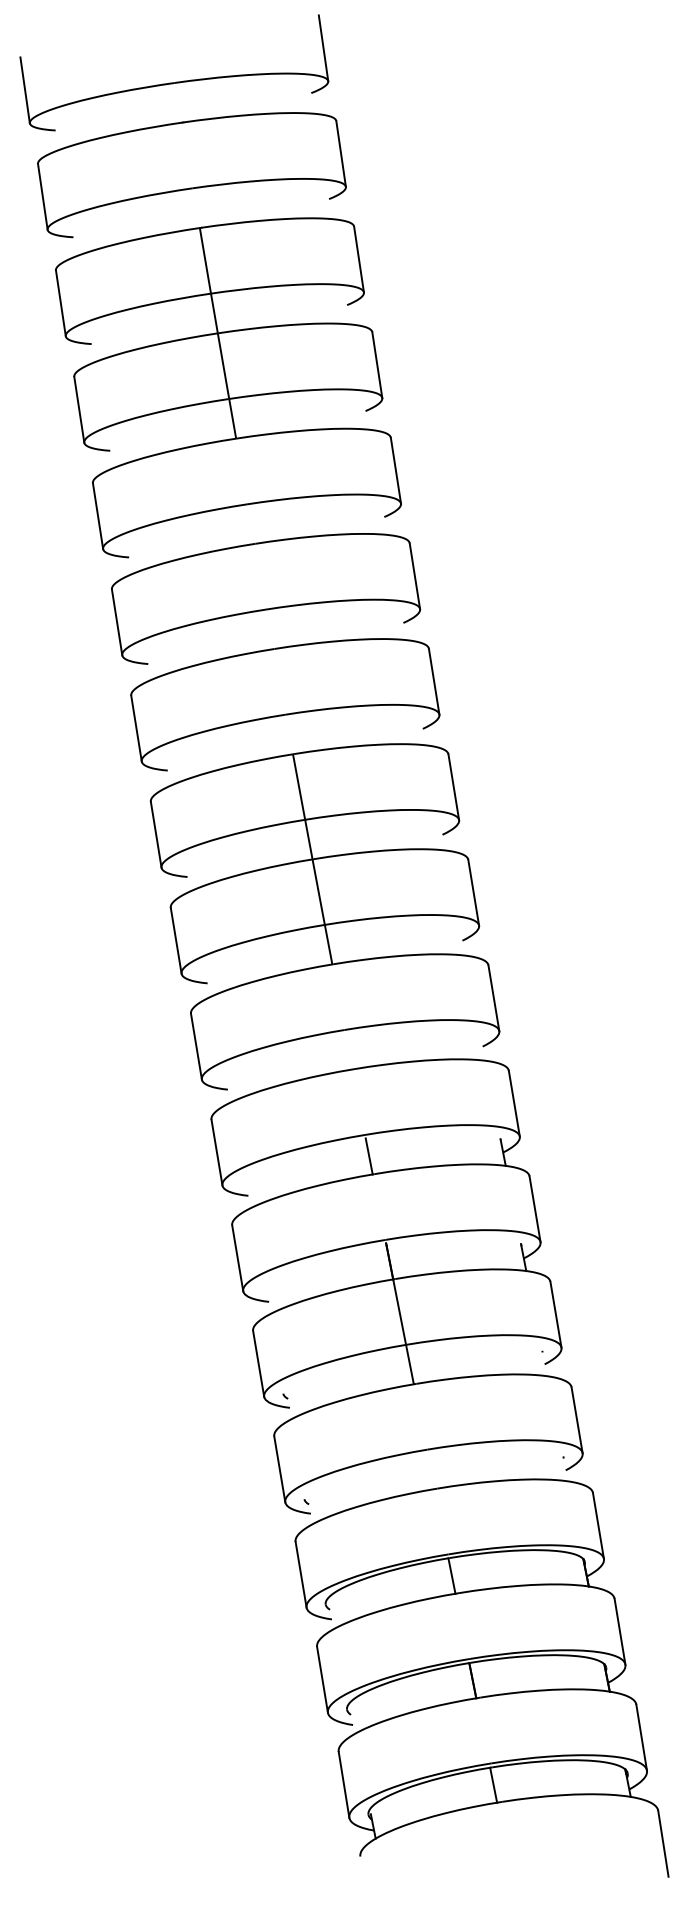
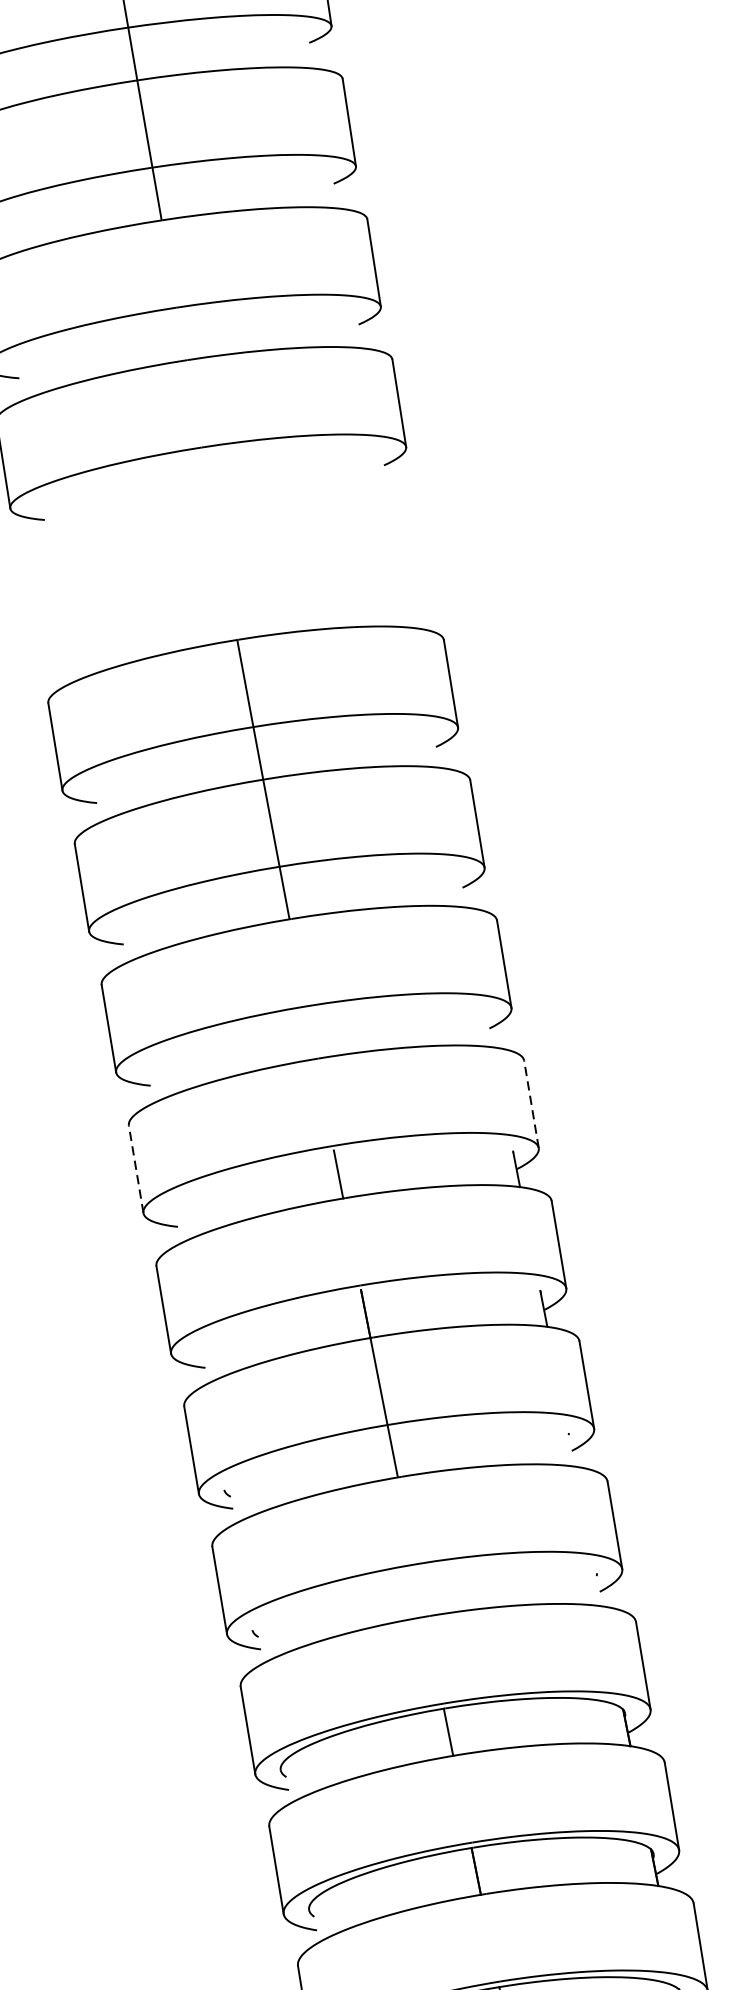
part: (285, 704) -> (227, 573), removed
line: (514, 1103) -> (531, 1104), solid -> dashed
line: (216, 1152) -> (135, 1169), solid -> dashed

